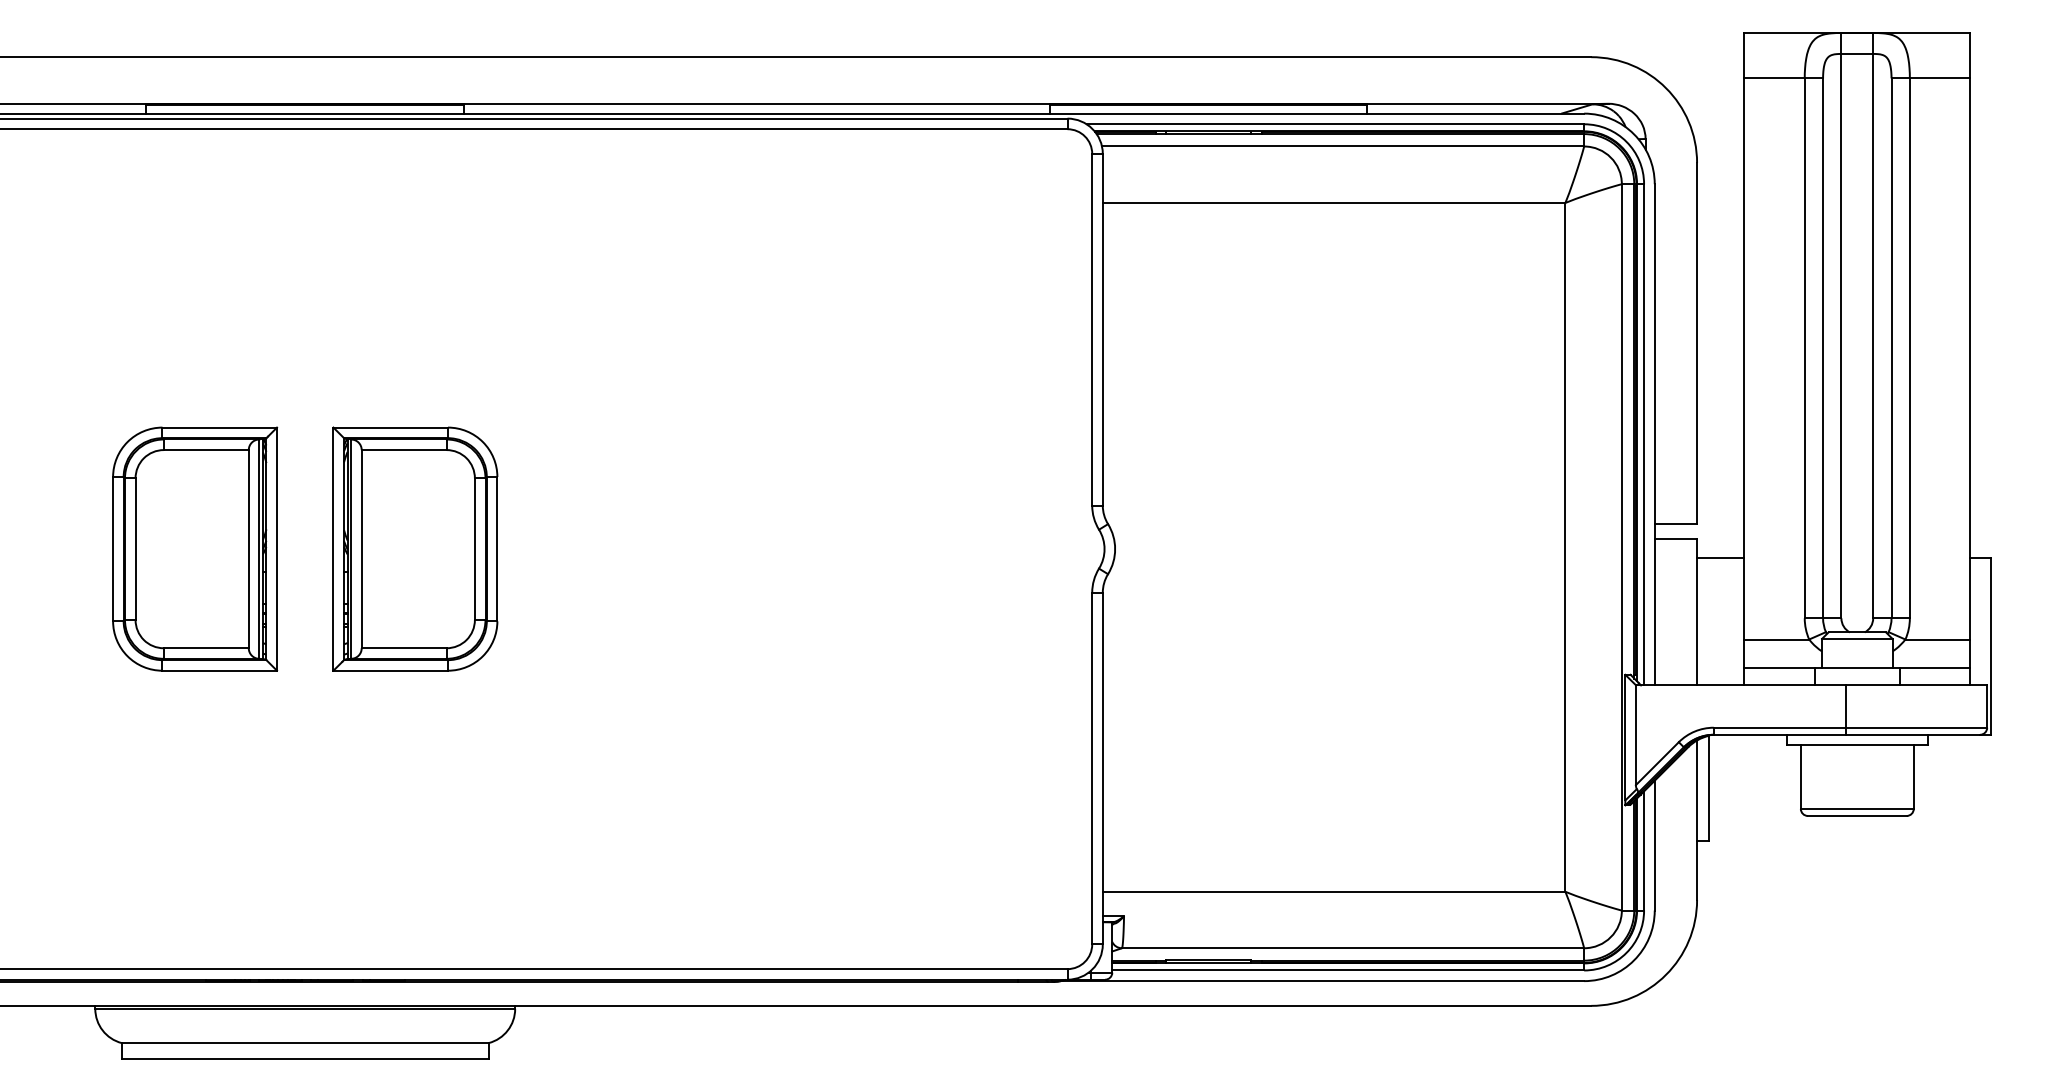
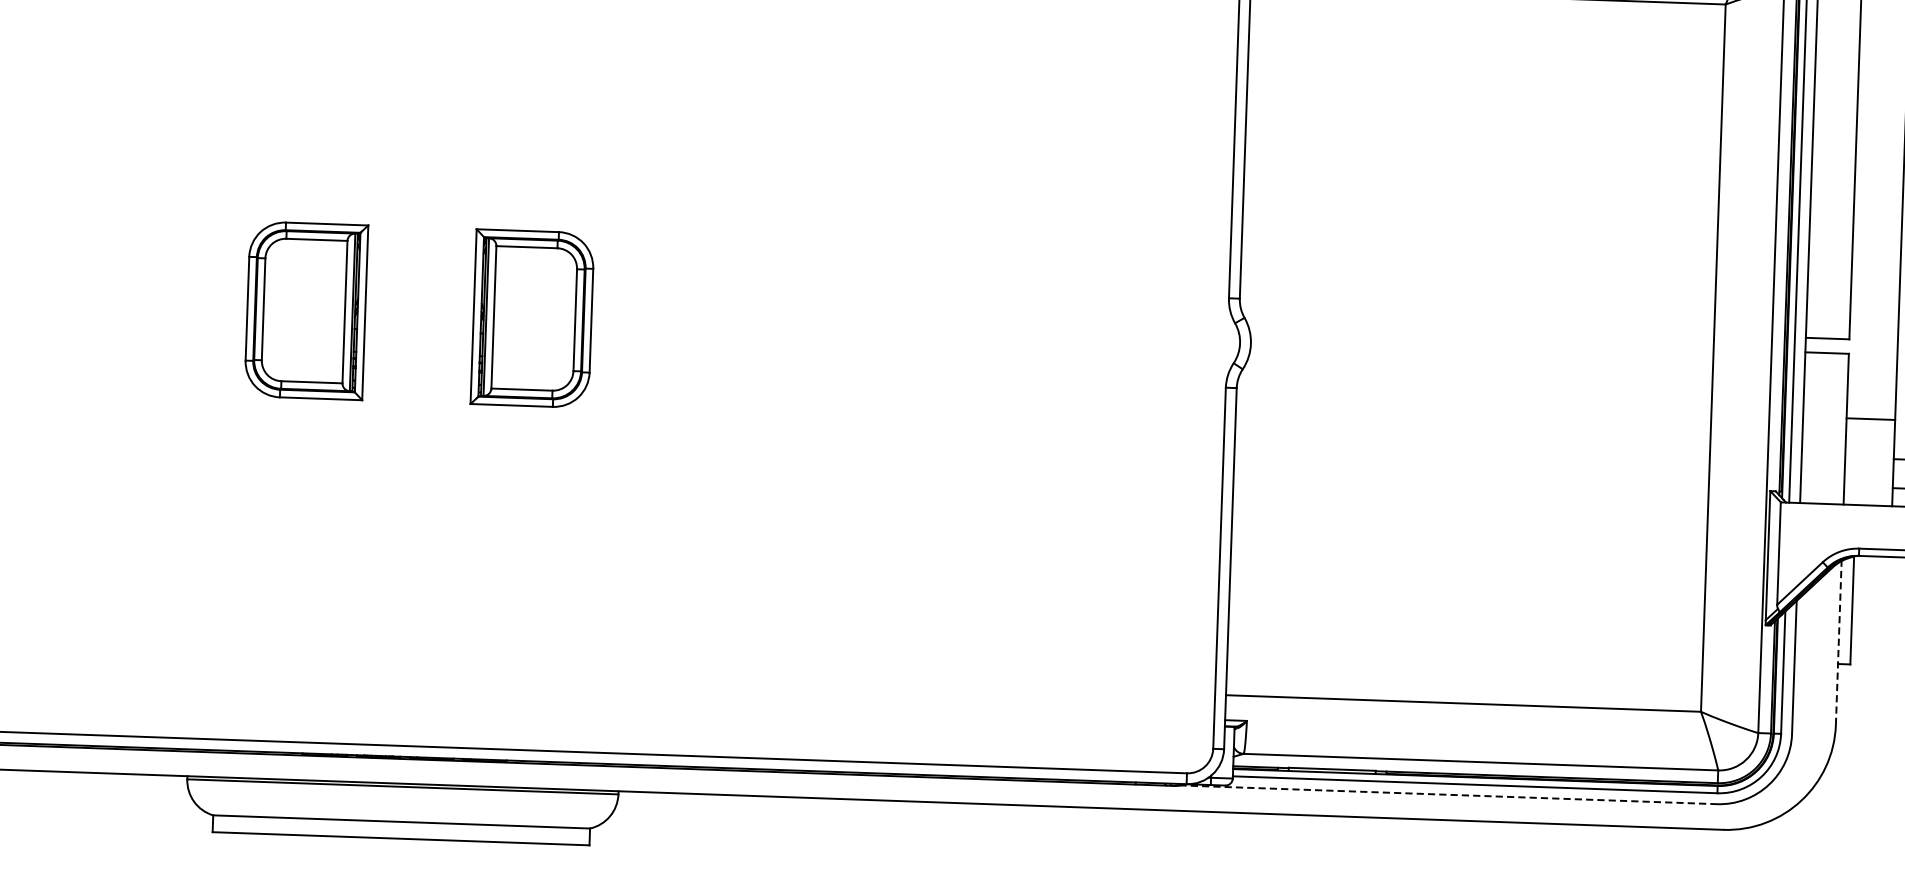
part: (195, 548) -> (306, 310), size x0.7
part: (415, 548) -> (532, 318), size x0.7
line: (1720, 558) -> (1870, 419), moved
line: (1697, 820) -> (1839, 643), solid -> dashed
line: (1322, 981) -> (1448, 795), solid -> dashed

